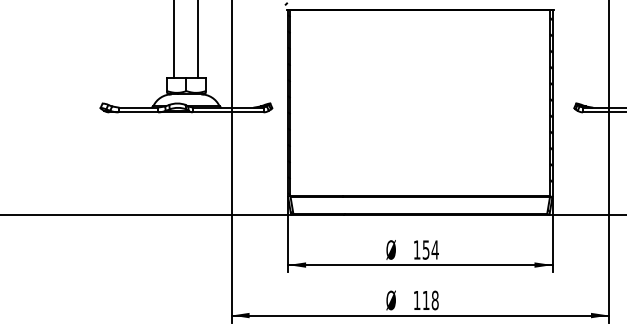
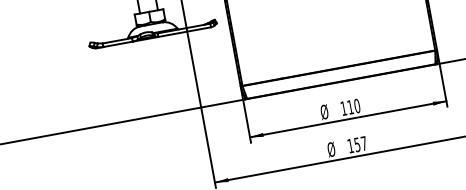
text: (430, 249) -> (353, 106), 154 -> 110
text: (430, 300) -> (360, 144), 118 -> 157

